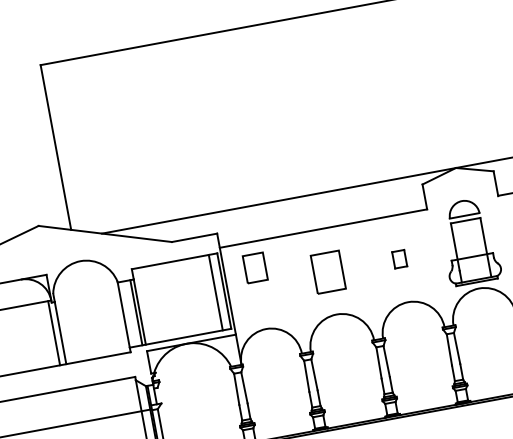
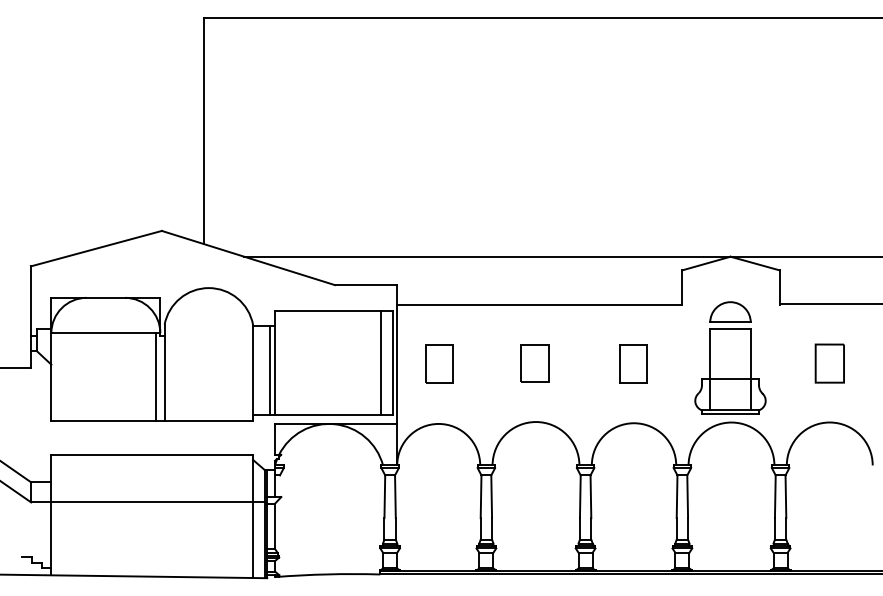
part: (399, 258) -> (633, 363), size x1.67
part: (255, 267) -> (439, 363), moved
part: (327, 272) -> (534, 363), size x0.71

